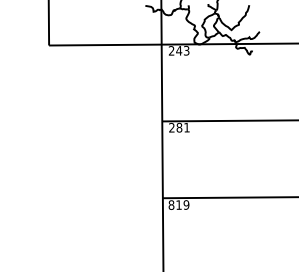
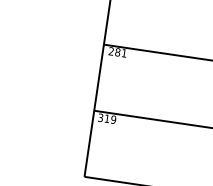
text: (171, 204) -> (100, 117), 819 -> 319

